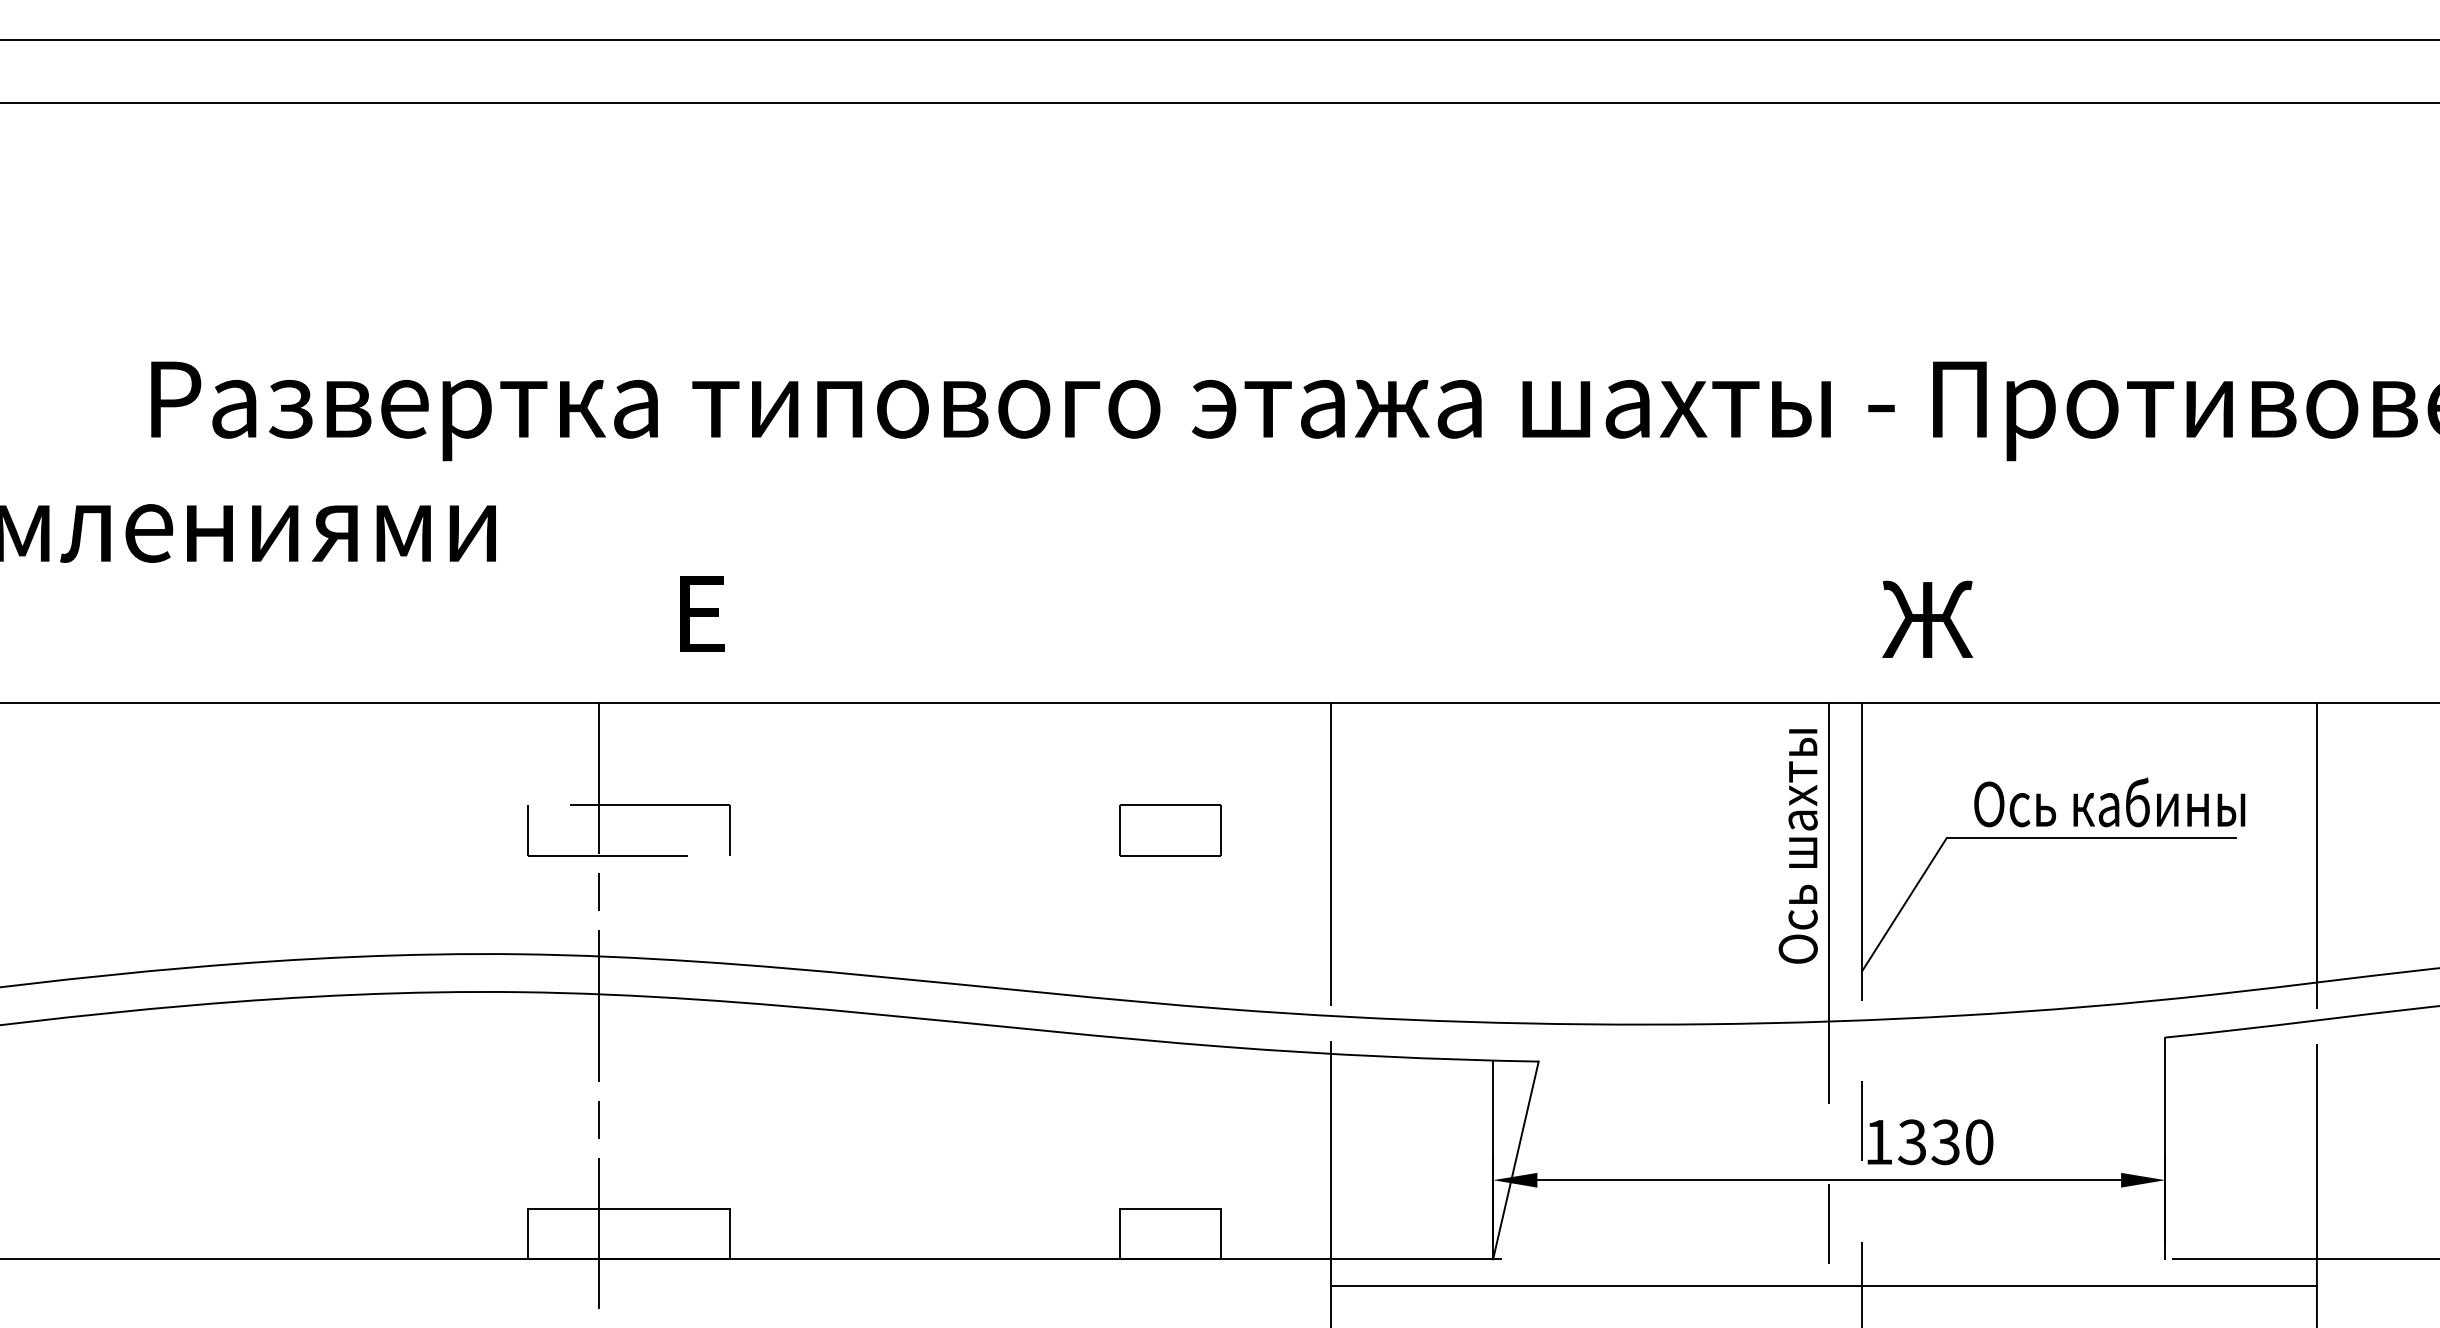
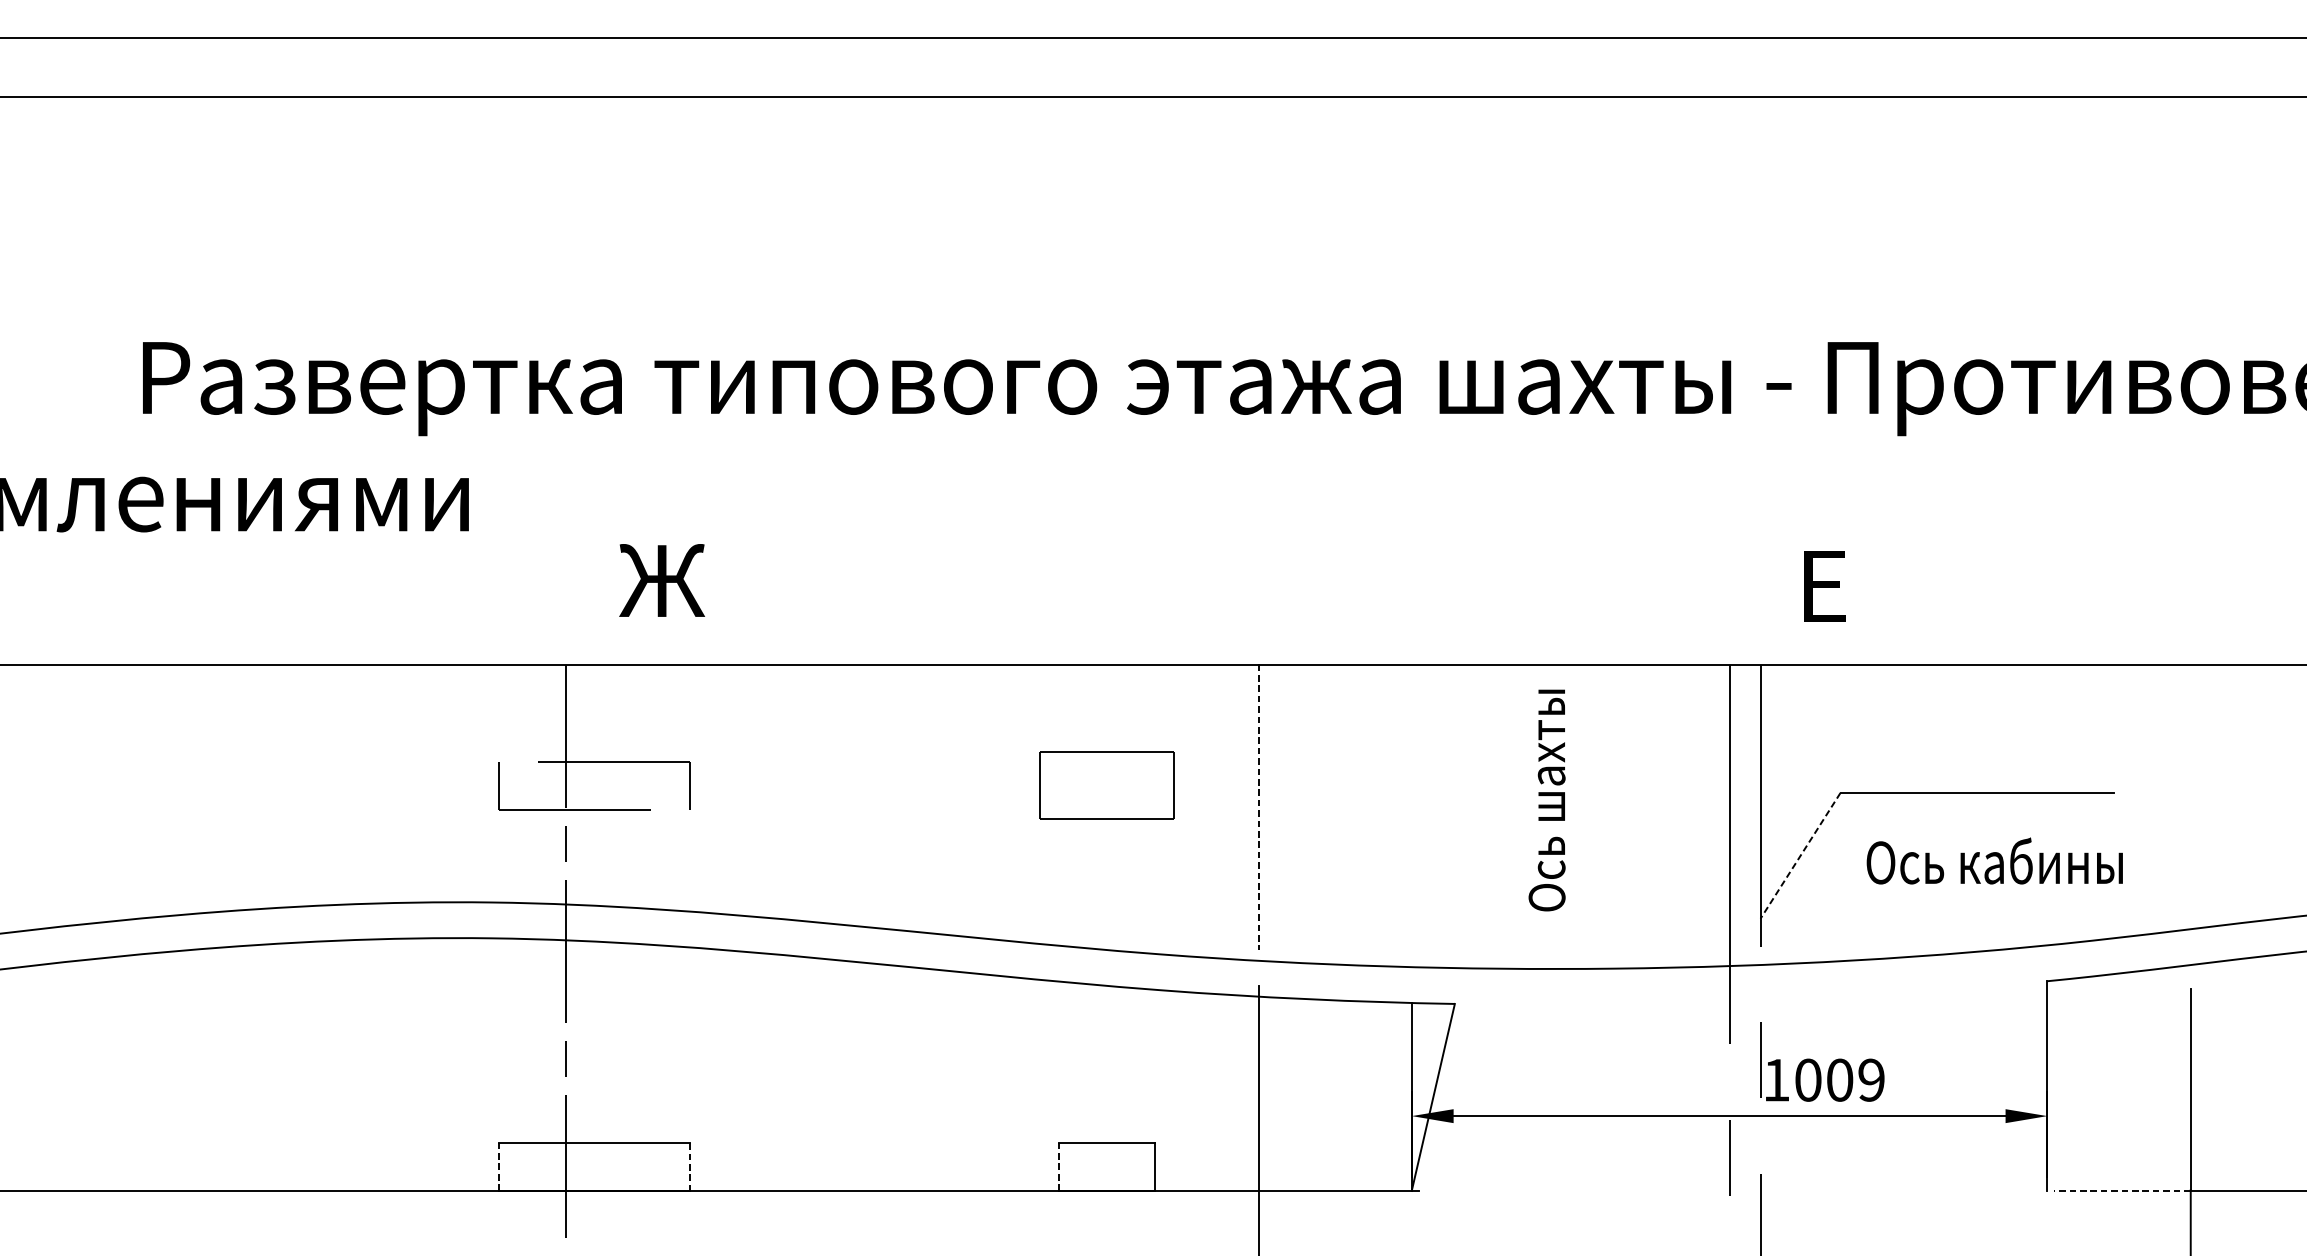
text: (700, 613) -> (662, 580), Е -> Ж
text: (1927, 618) -> (1822, 584), Ж -> Е
text: (2109, 802) -> (1994, 861), moved
part: (1170, 830) -> (1106, 785), size x1.4
text: (1797, 846) -> (1546, 800), moved
line: (1331, 854) -> (1258, 808), solid -> dashed
line: (2316, 854) -> (2190, 808), removed
line: (1904, 904) -> (1800, 855), solid -> dashed
text: (1945, 1142) -> (1839, 1080), 1330 -> 1009
line: (527, 1233) -> (498, 1166), solid -> dashed
line: (1120, 1233) -> (1059, 1166), solid -> dashed
line: (729, 1234) -> (689, 1167), solid -> dashed
line: (2244, 1259) -> (2122, 1191), solid -> dashed
line: (1823, 1285) -> (1724, 1215), removed

